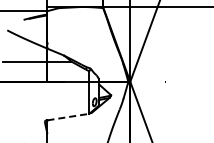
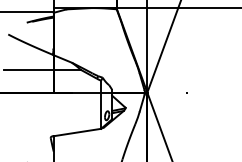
line: (68, 117) -> (77, 132), dashed -> solid

